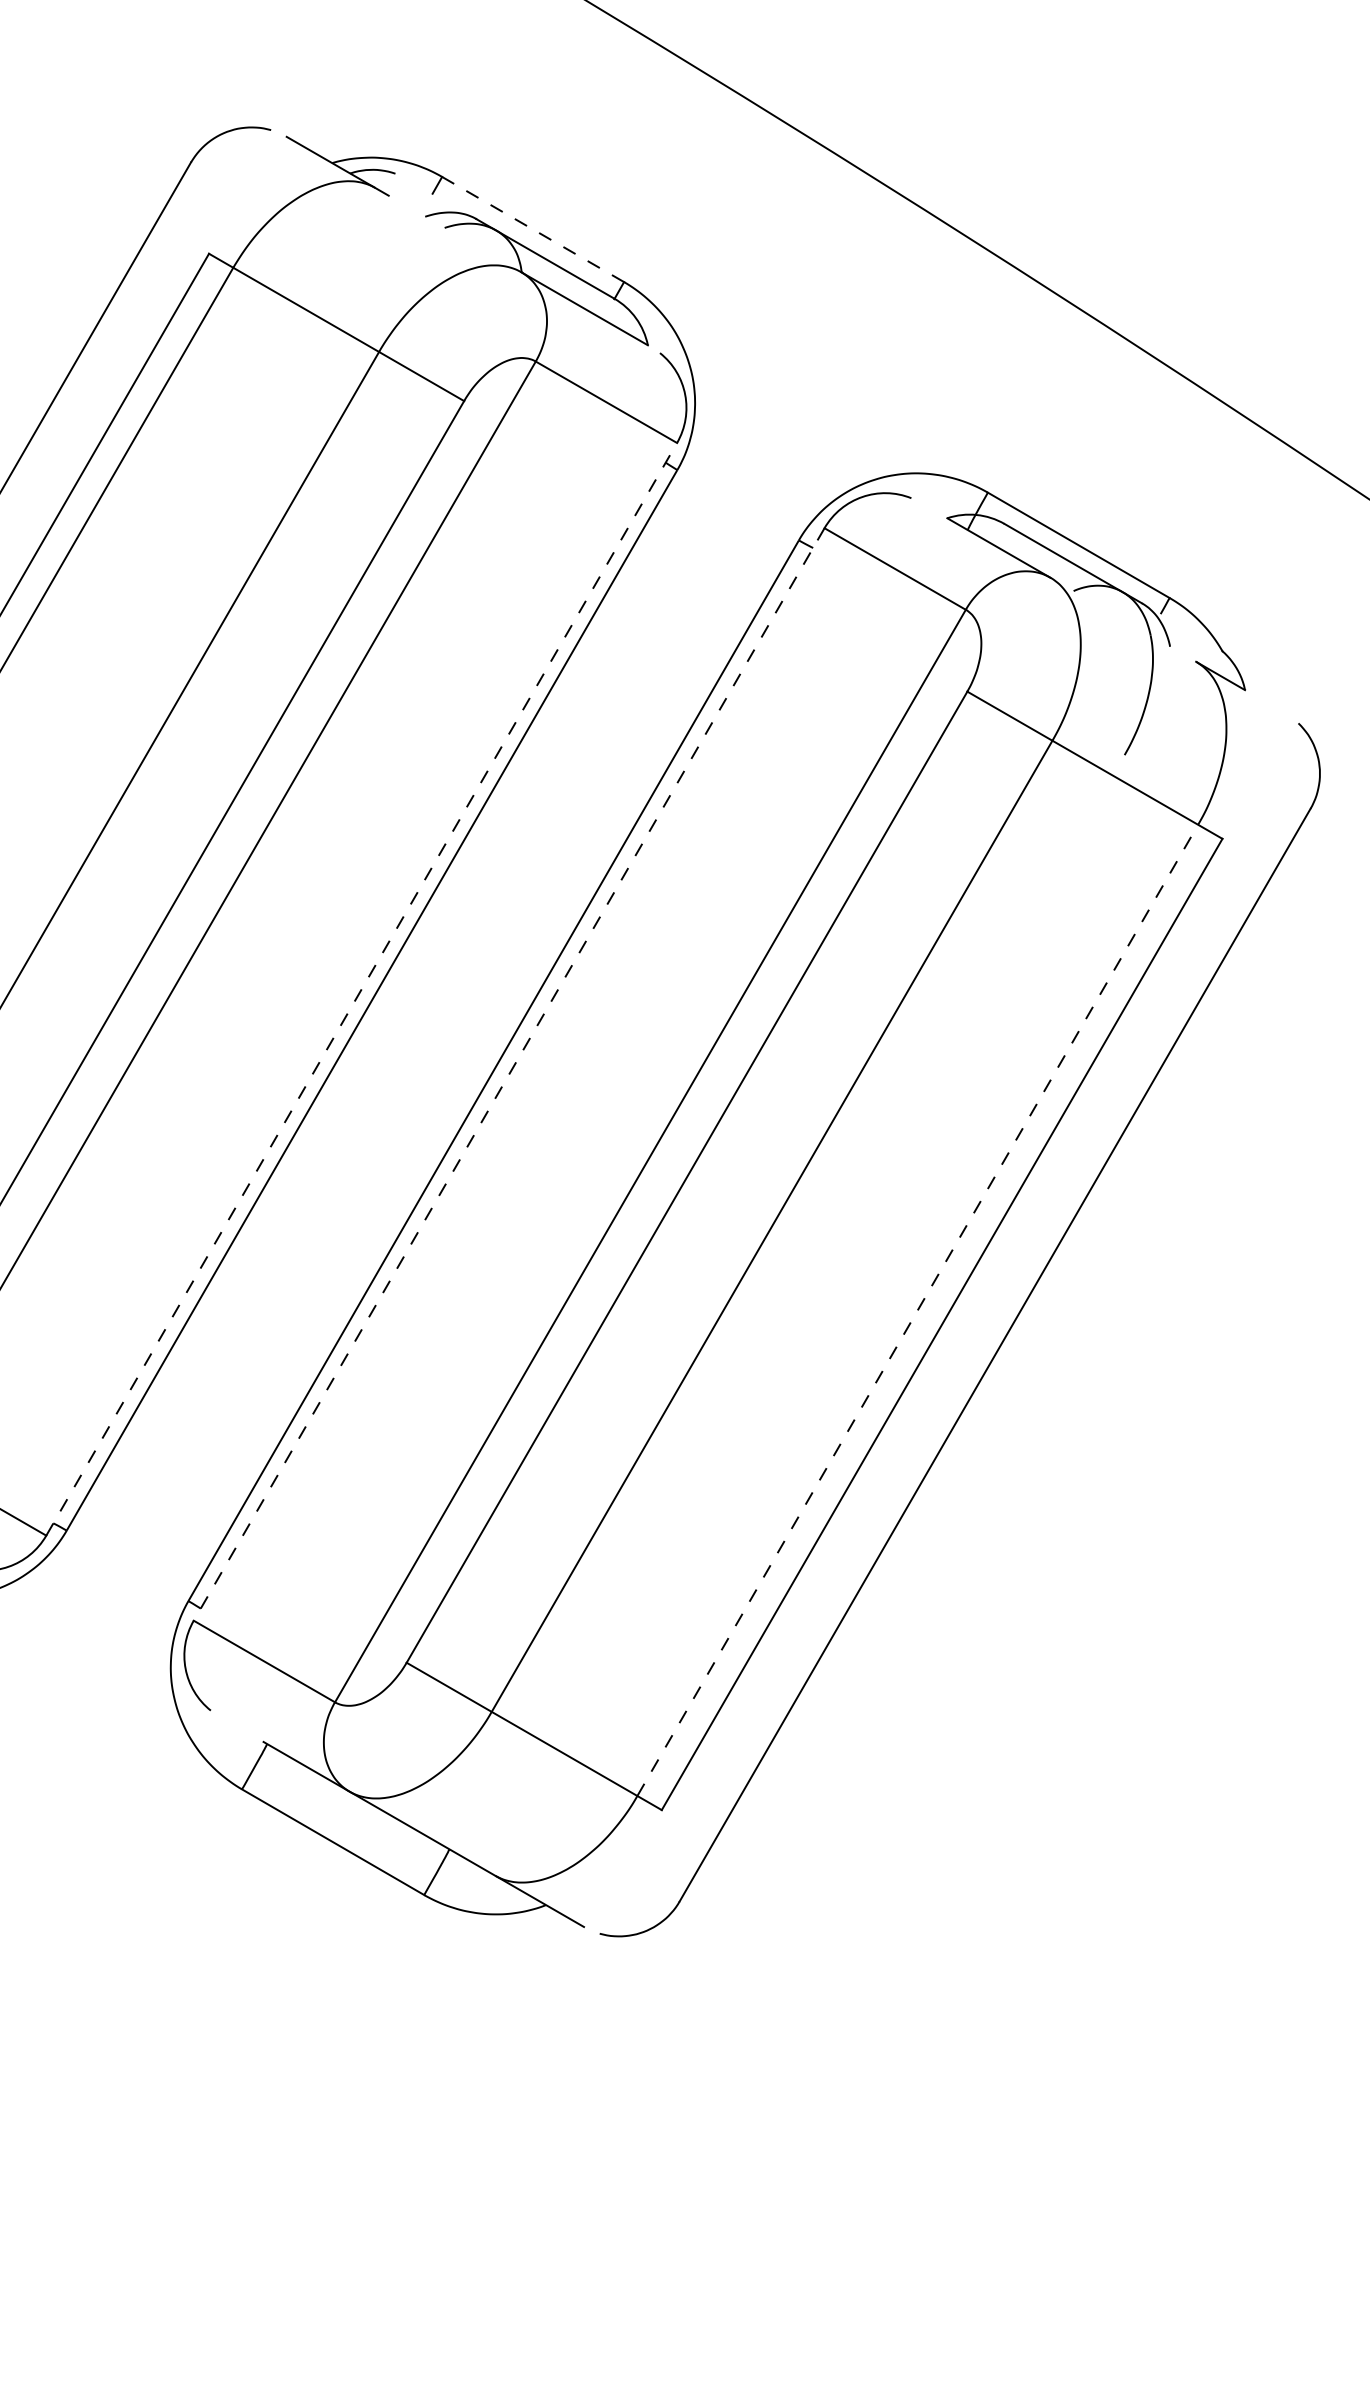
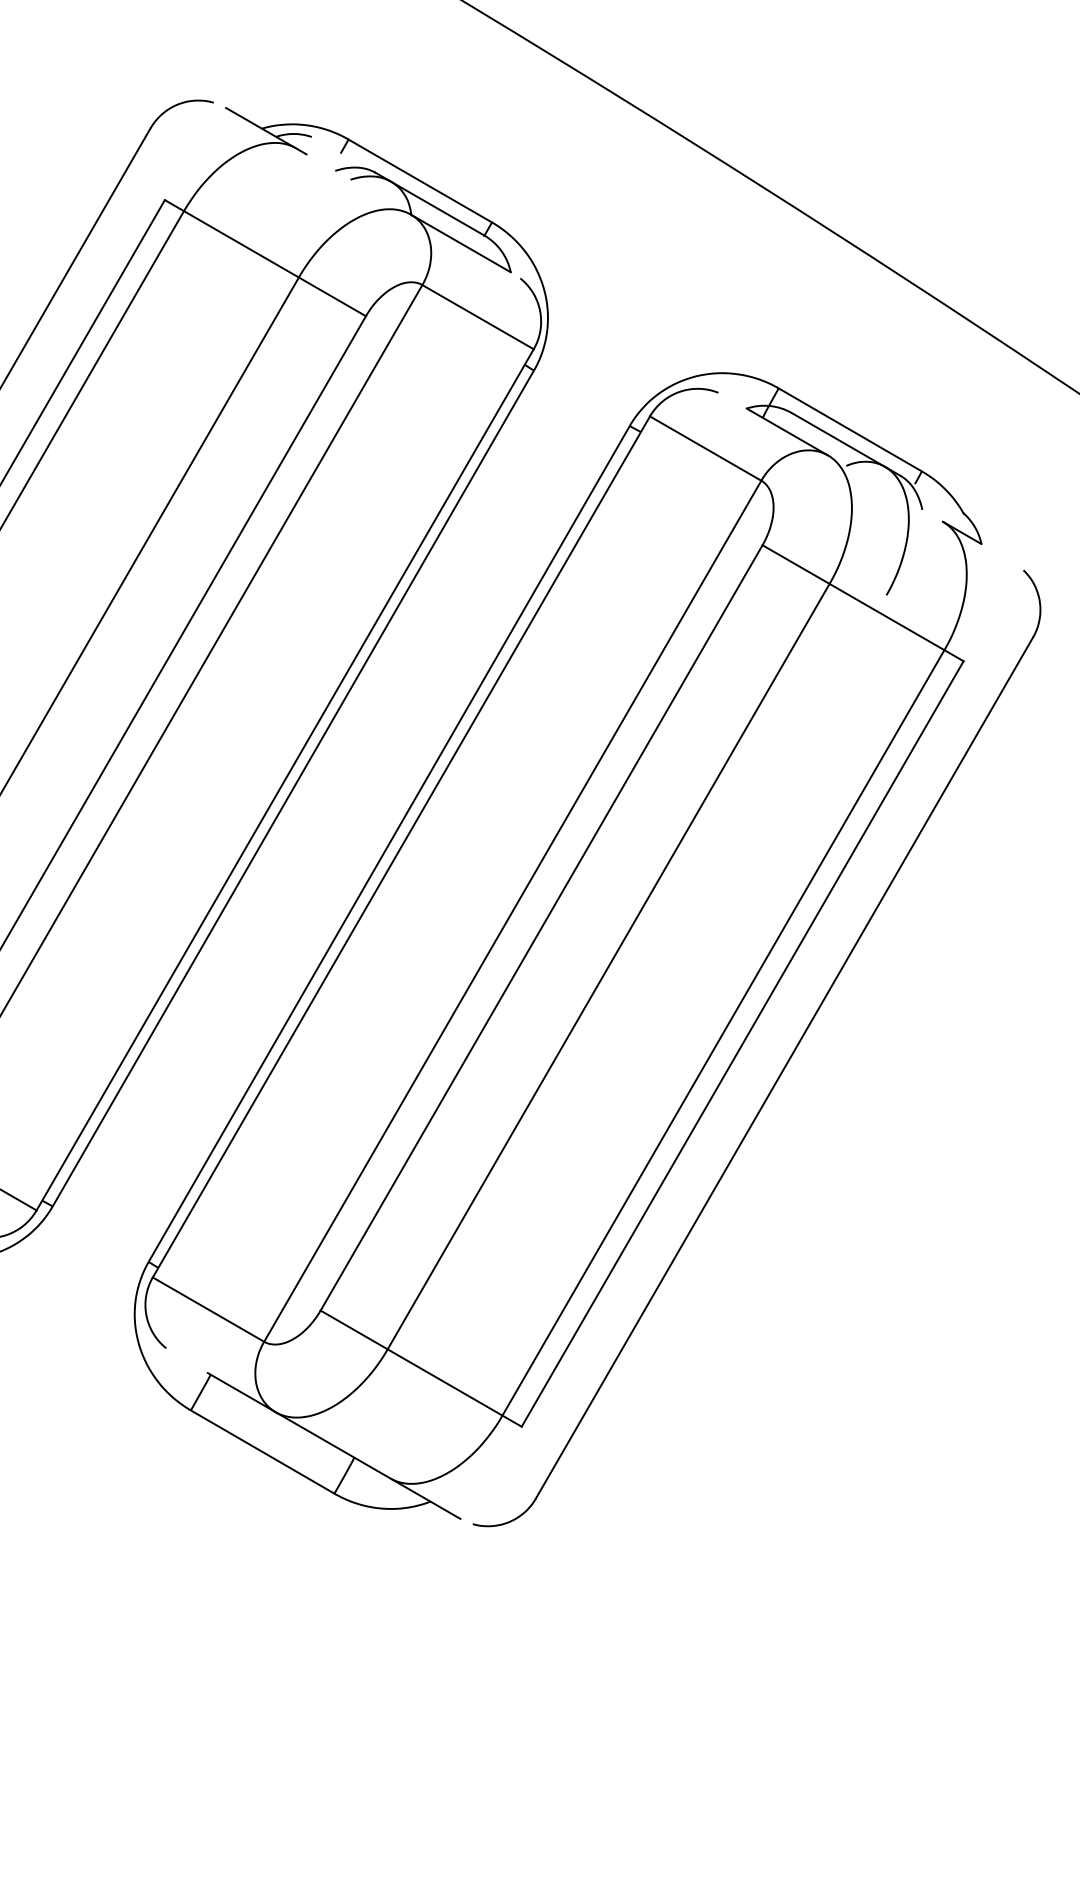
line: (533, 230) -> (420, 181), dashed -> solid
line: (362, 988) -> (285, 779), dashed -> solid
line: (509, 1075) -> (401, 847), dashed -> solid
line: (917, 1309) -> (723, 1032), dashed -> solid

